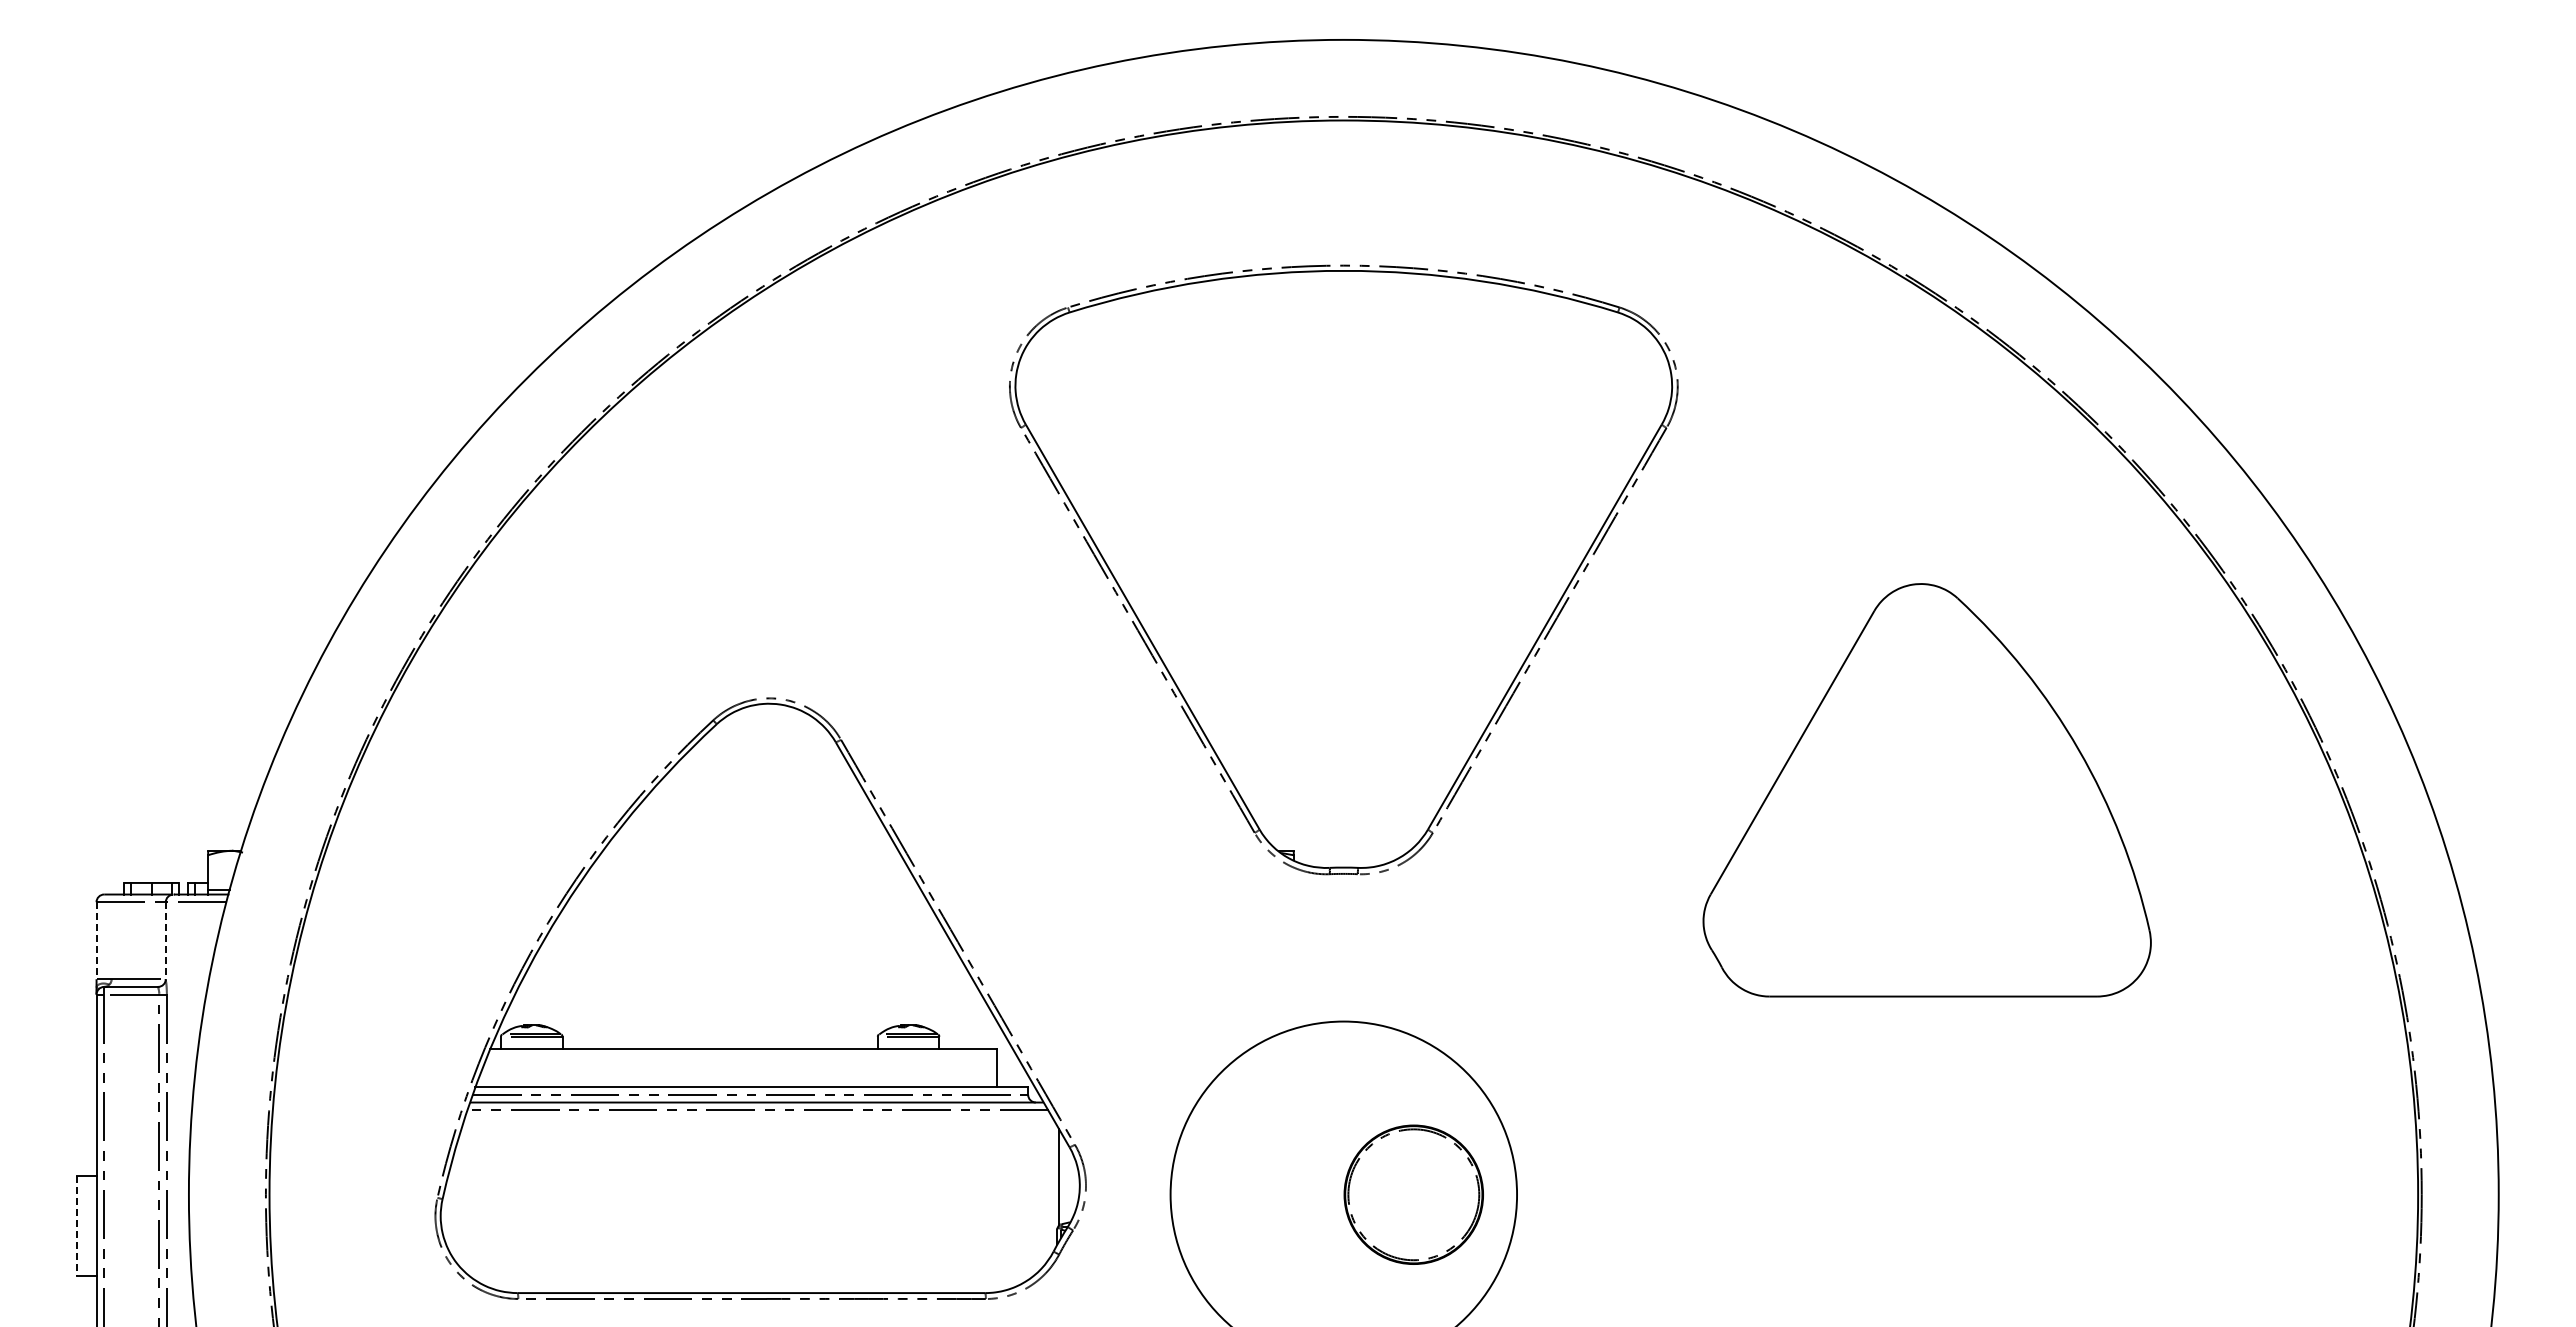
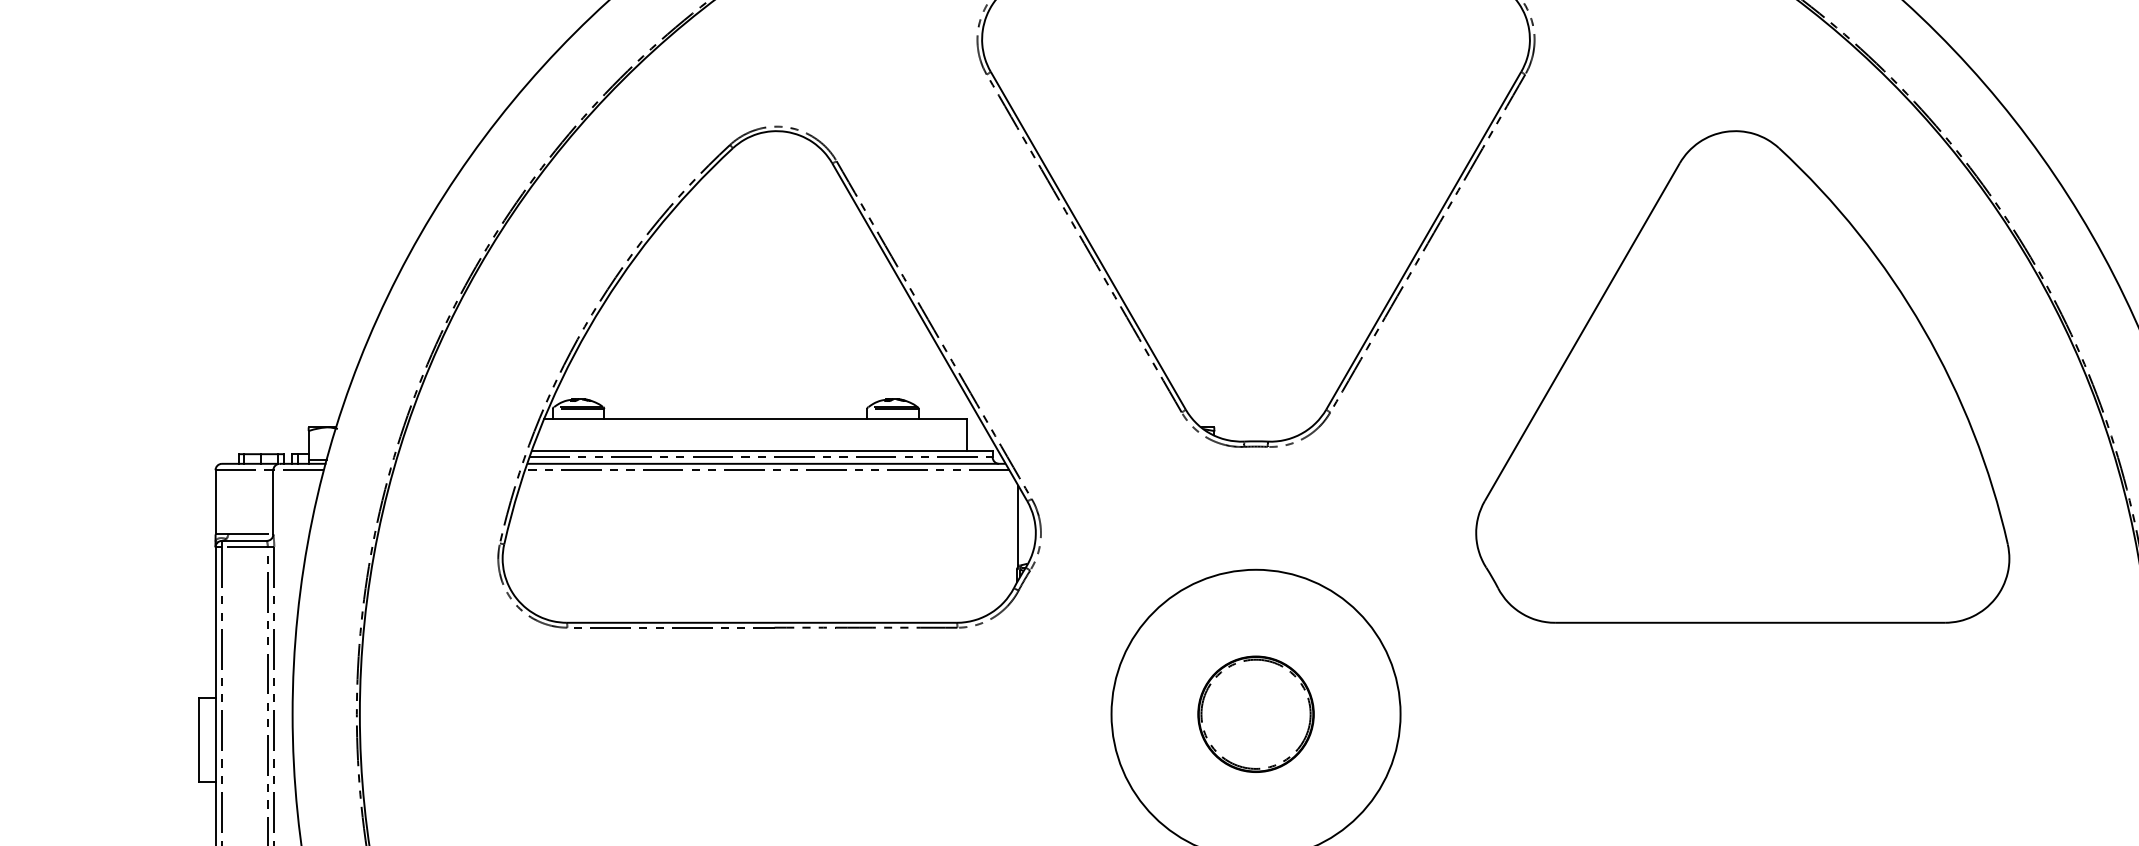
part: (1926, 789) -> (1742, 376), size x1.43
line: (96, 941) -> (215, 503), dashed -> solid
line: (165, 941) -> (273, 503), dashed -> solid
part: (760, 998) -> (769, 377), moved
part: (1413, 1194) -> (1255, 714), moved
line: (77, 1226) -> (199, 740), dashed -> solid

